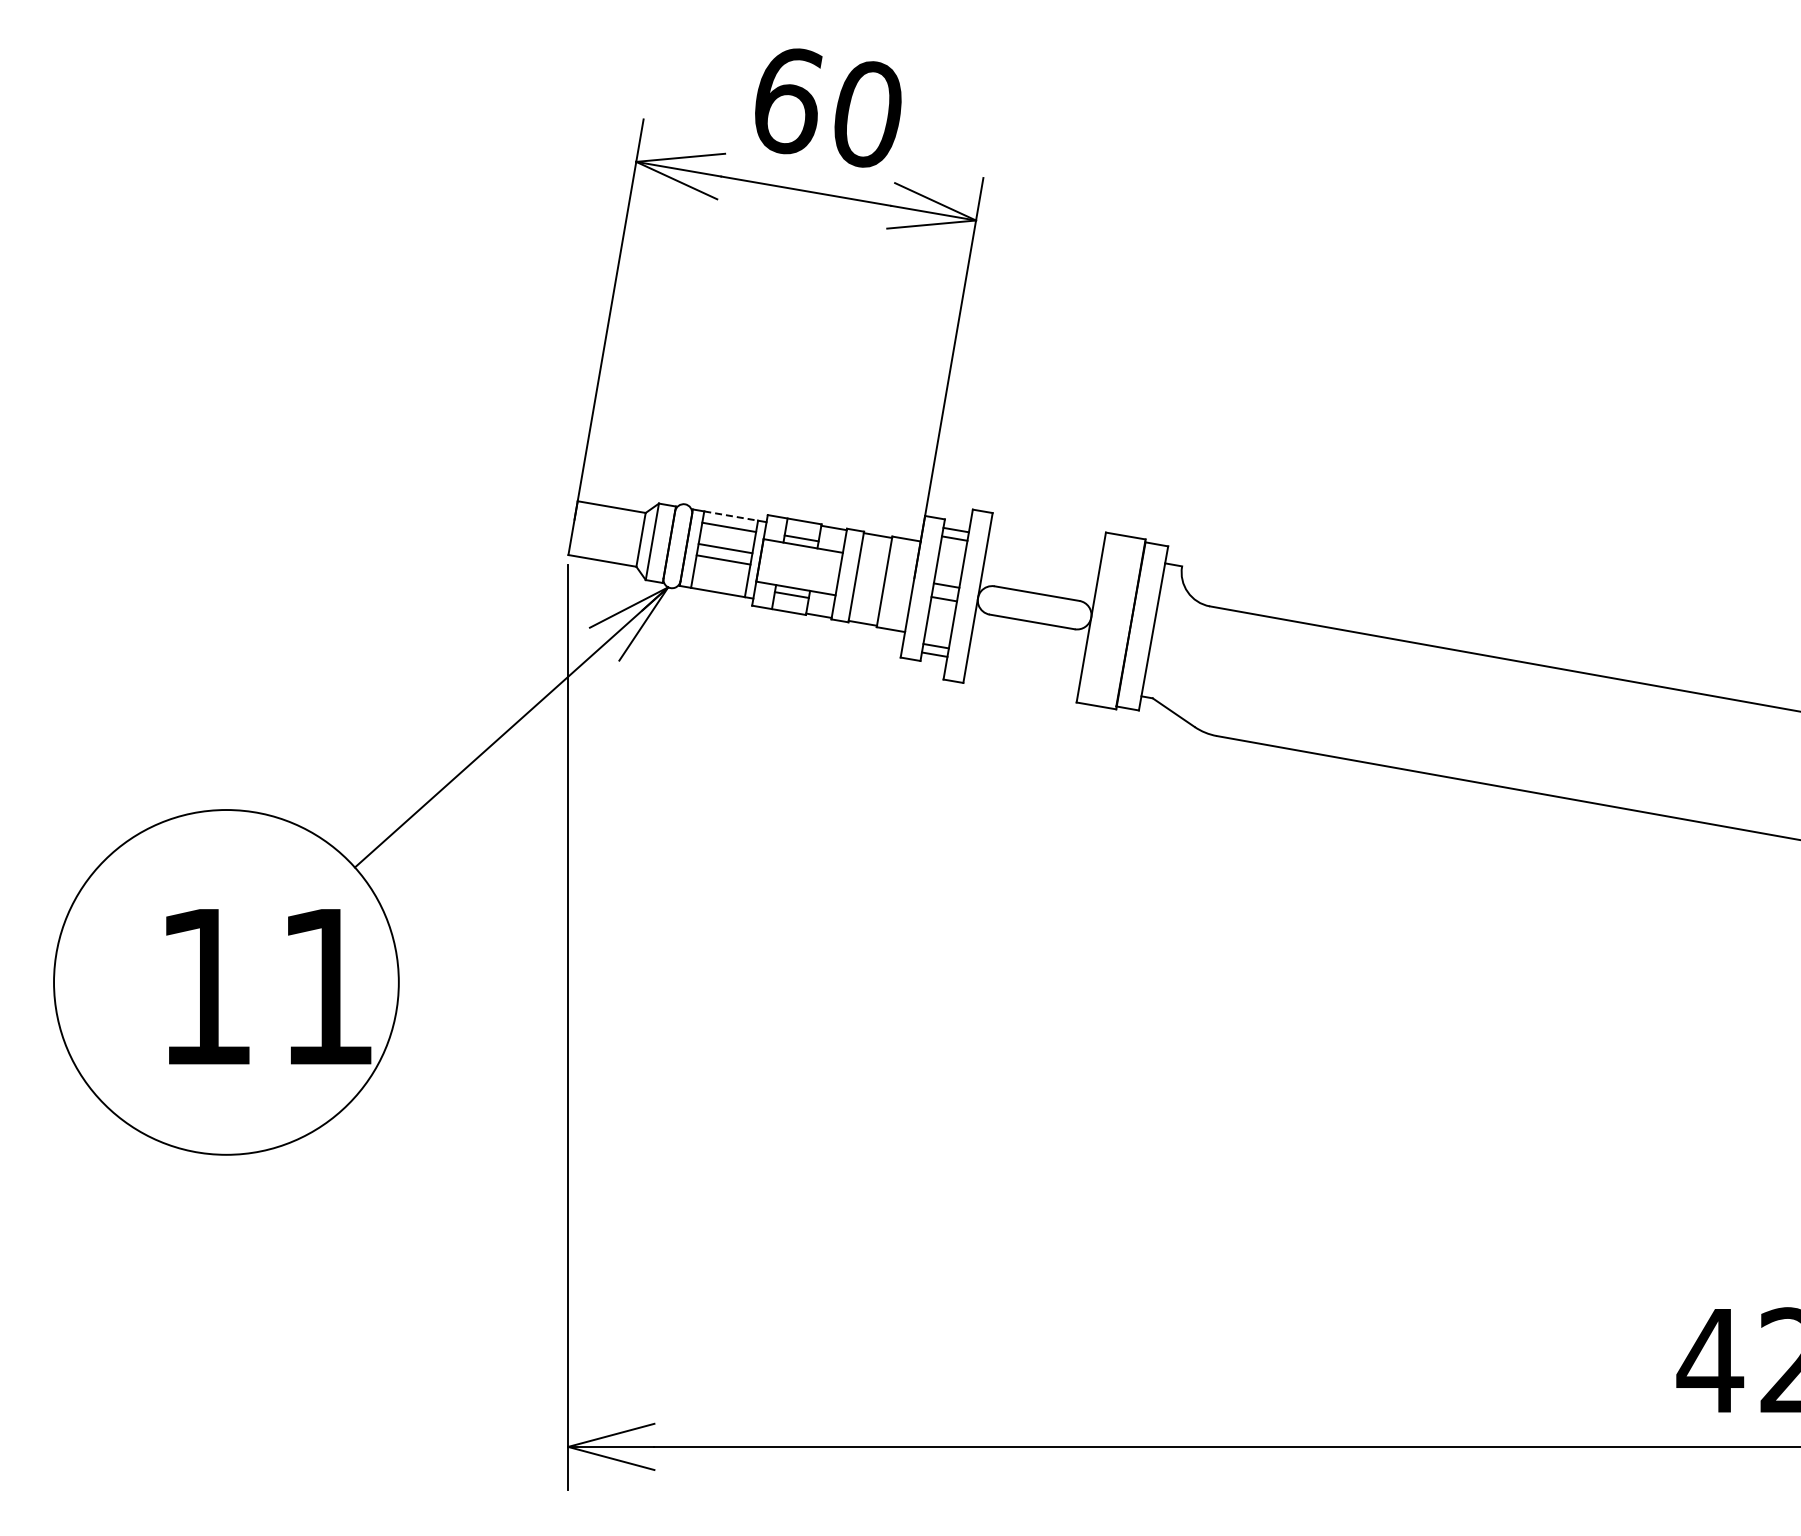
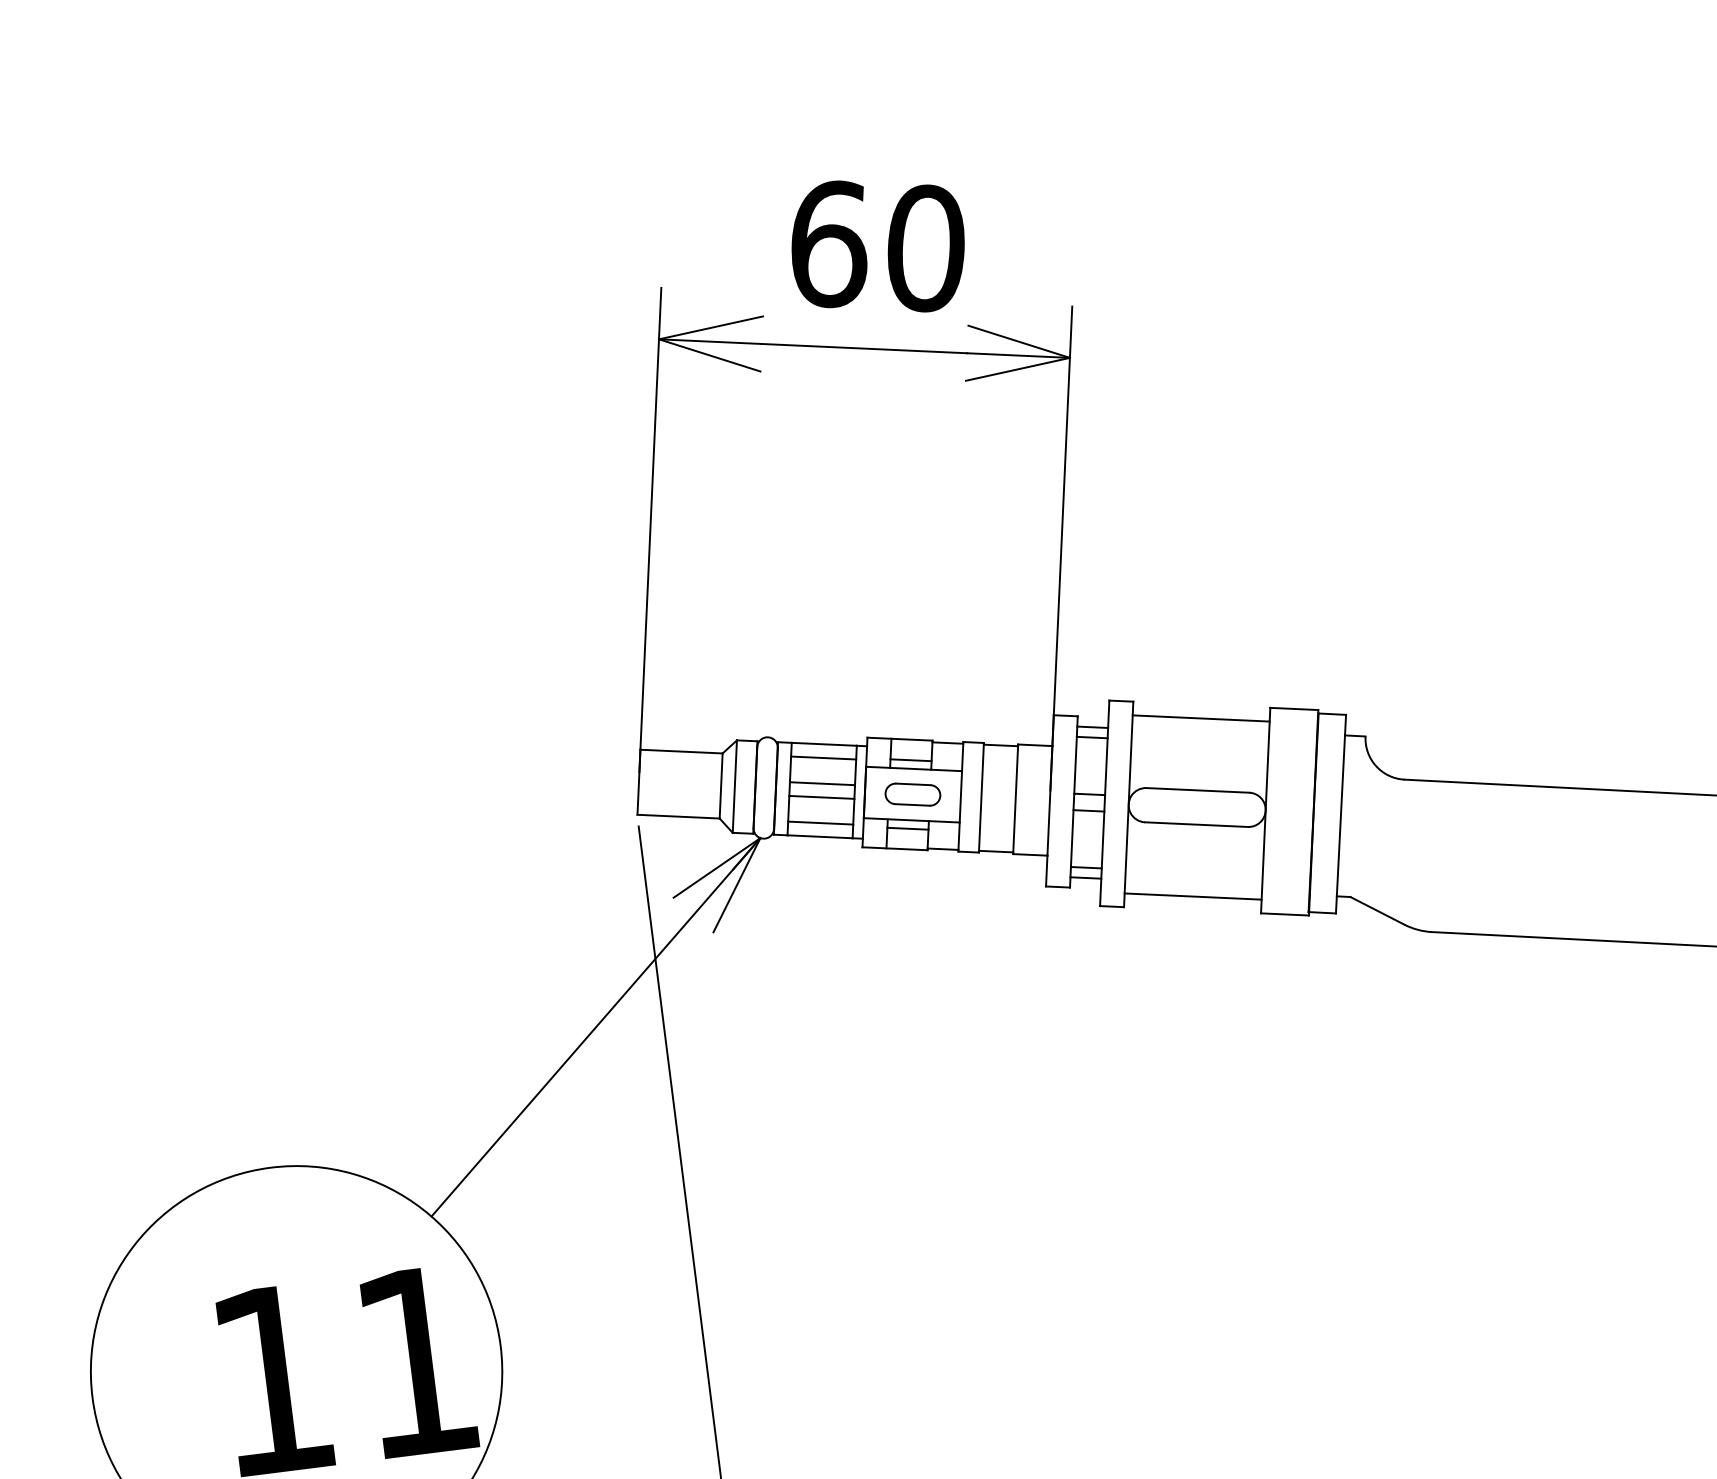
line: (731, 516) -> (824, 744), dashed -> solid
line: (1046, 533) -> (1200, 717), added
part: (799, 567) -> (912, 794), added
line: (719, 580) -> (820, 822), added
line: (1021, 681) -> (1192, 896), added

